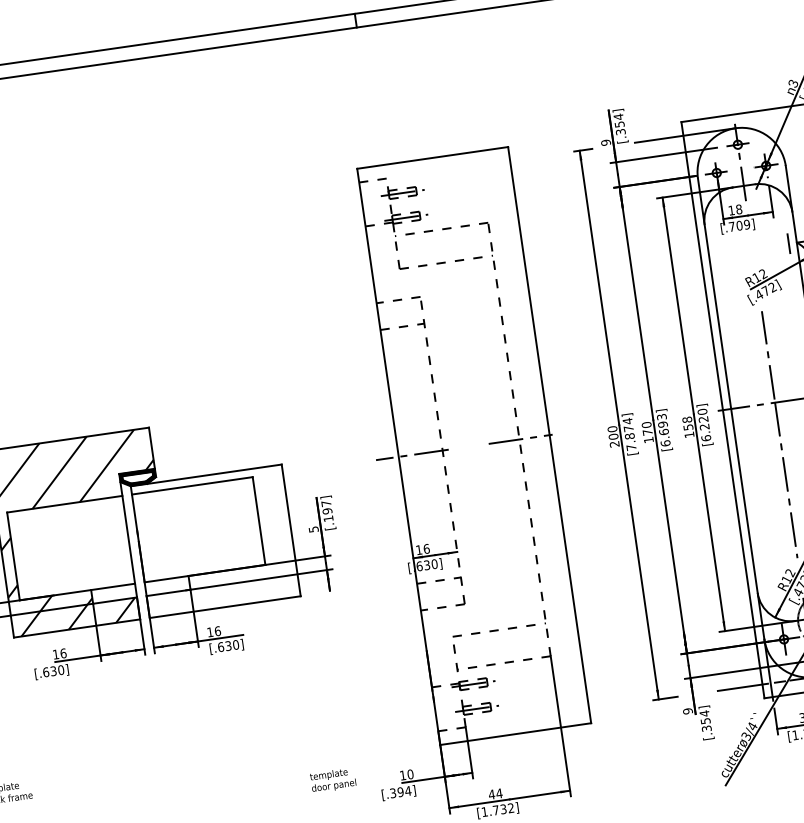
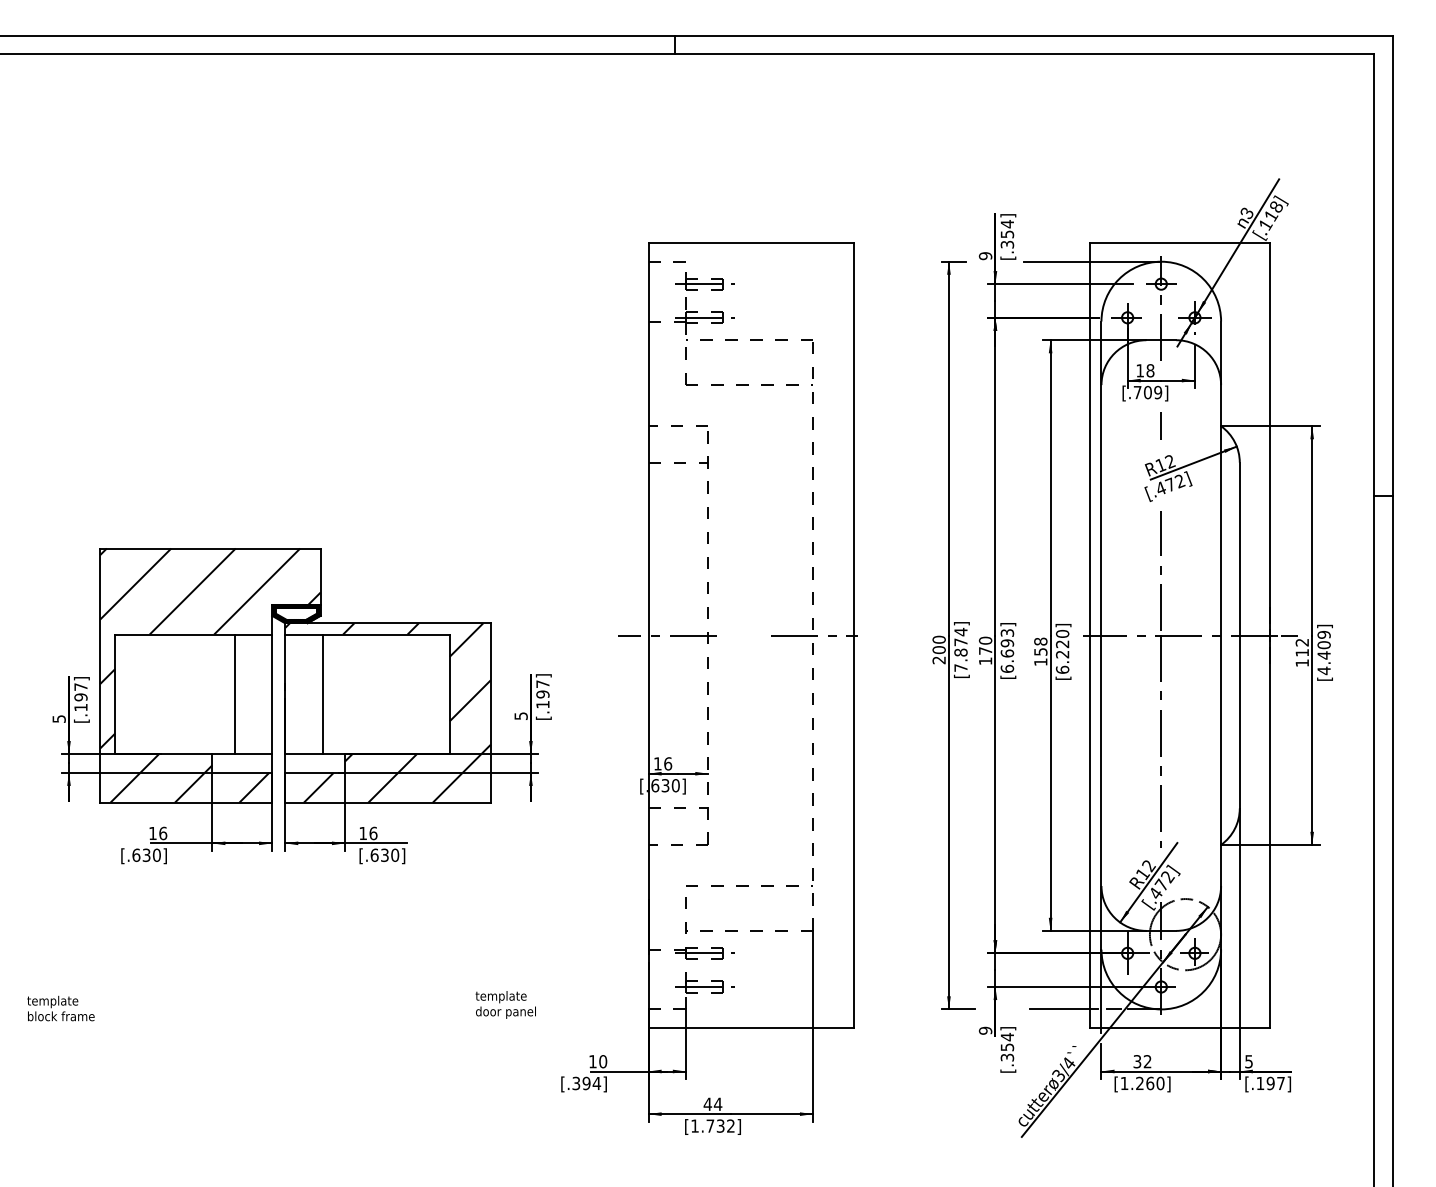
line: (788, 243) -> (1160, 425), moved
line: (165, 534) -> (322, 694), added
hatch: (215, 540) -> (387, 712), added
line: (101, 543) -> (234, 694), added
text: (332, 780) -> (505, 1004), moved

